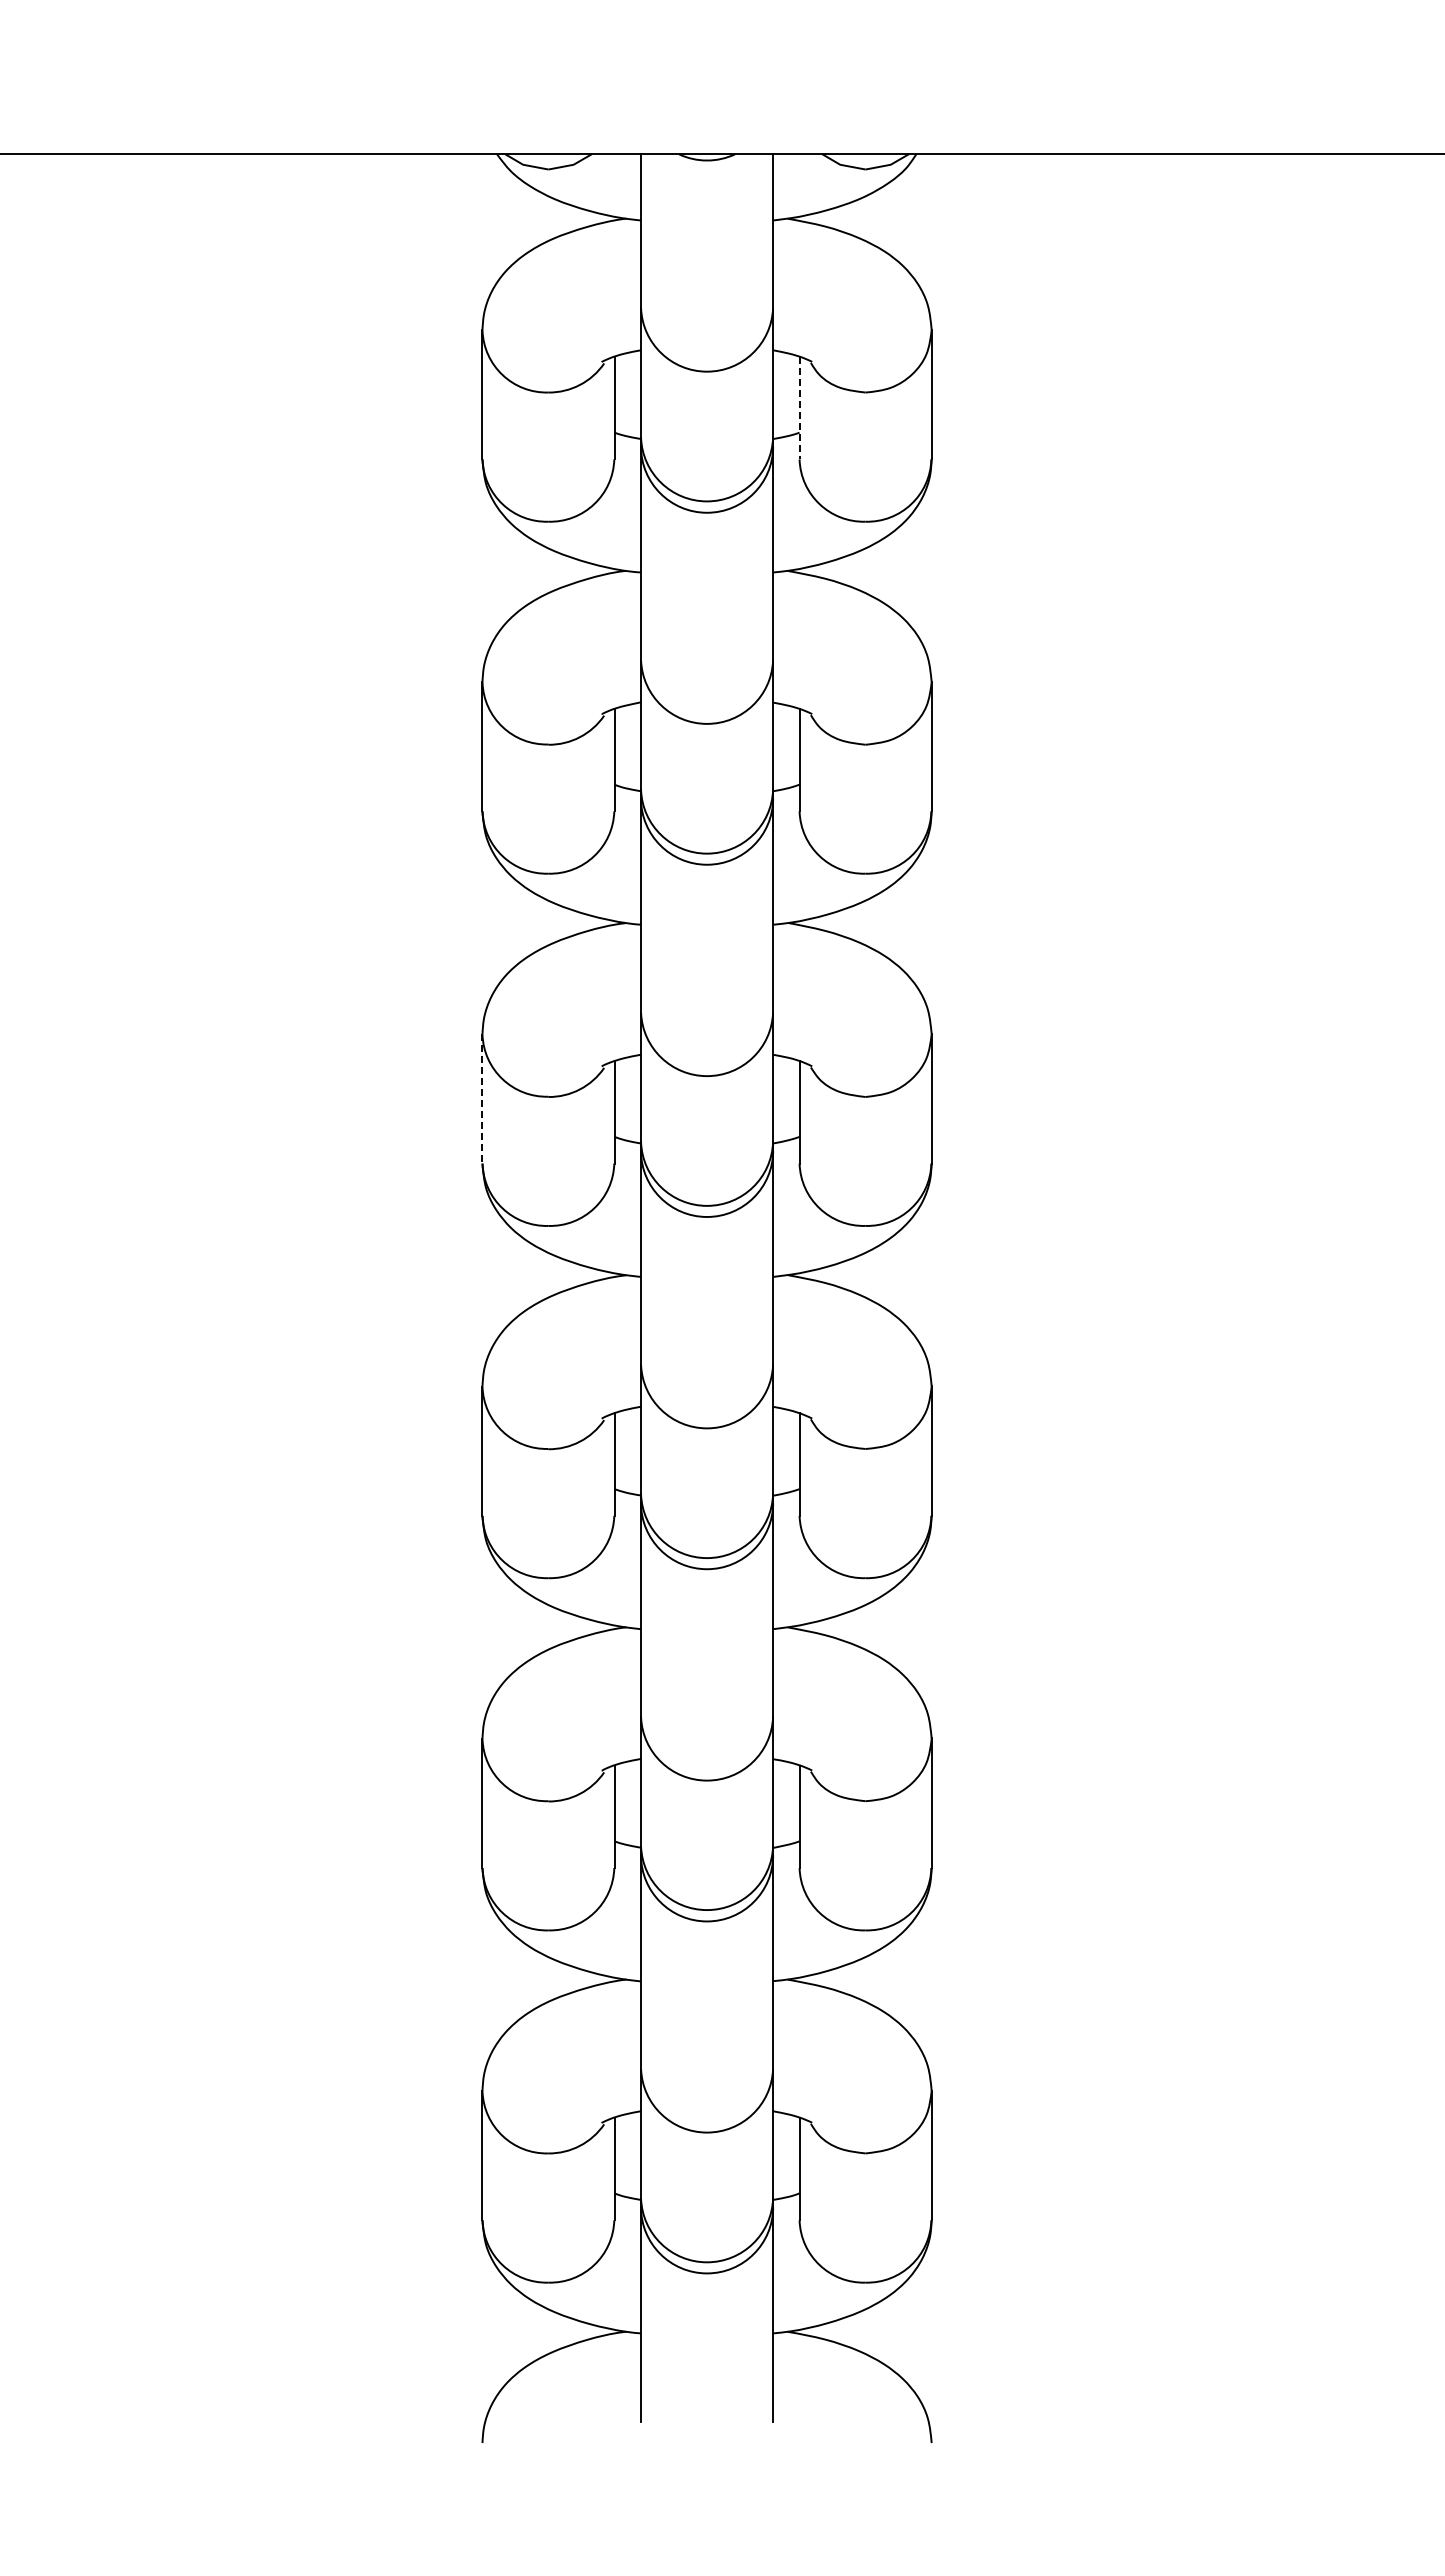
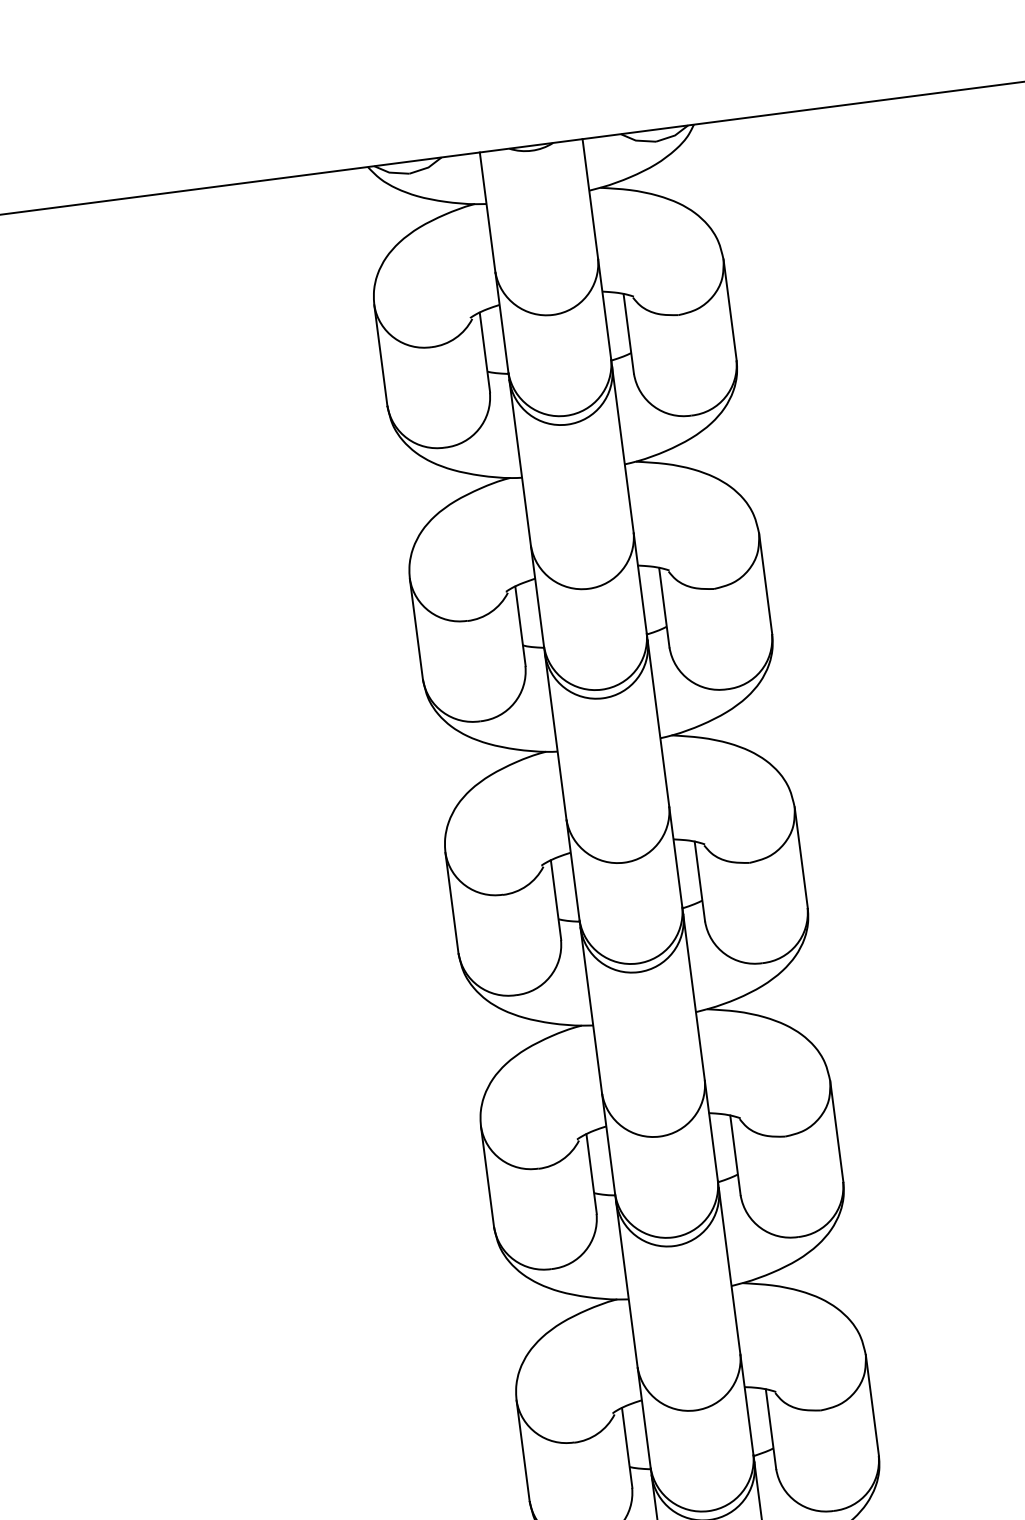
line: (799, 408) -> (628, 334), dashed -> solid
line: (482, 1099) -> (452, 903), dashed -> solid

